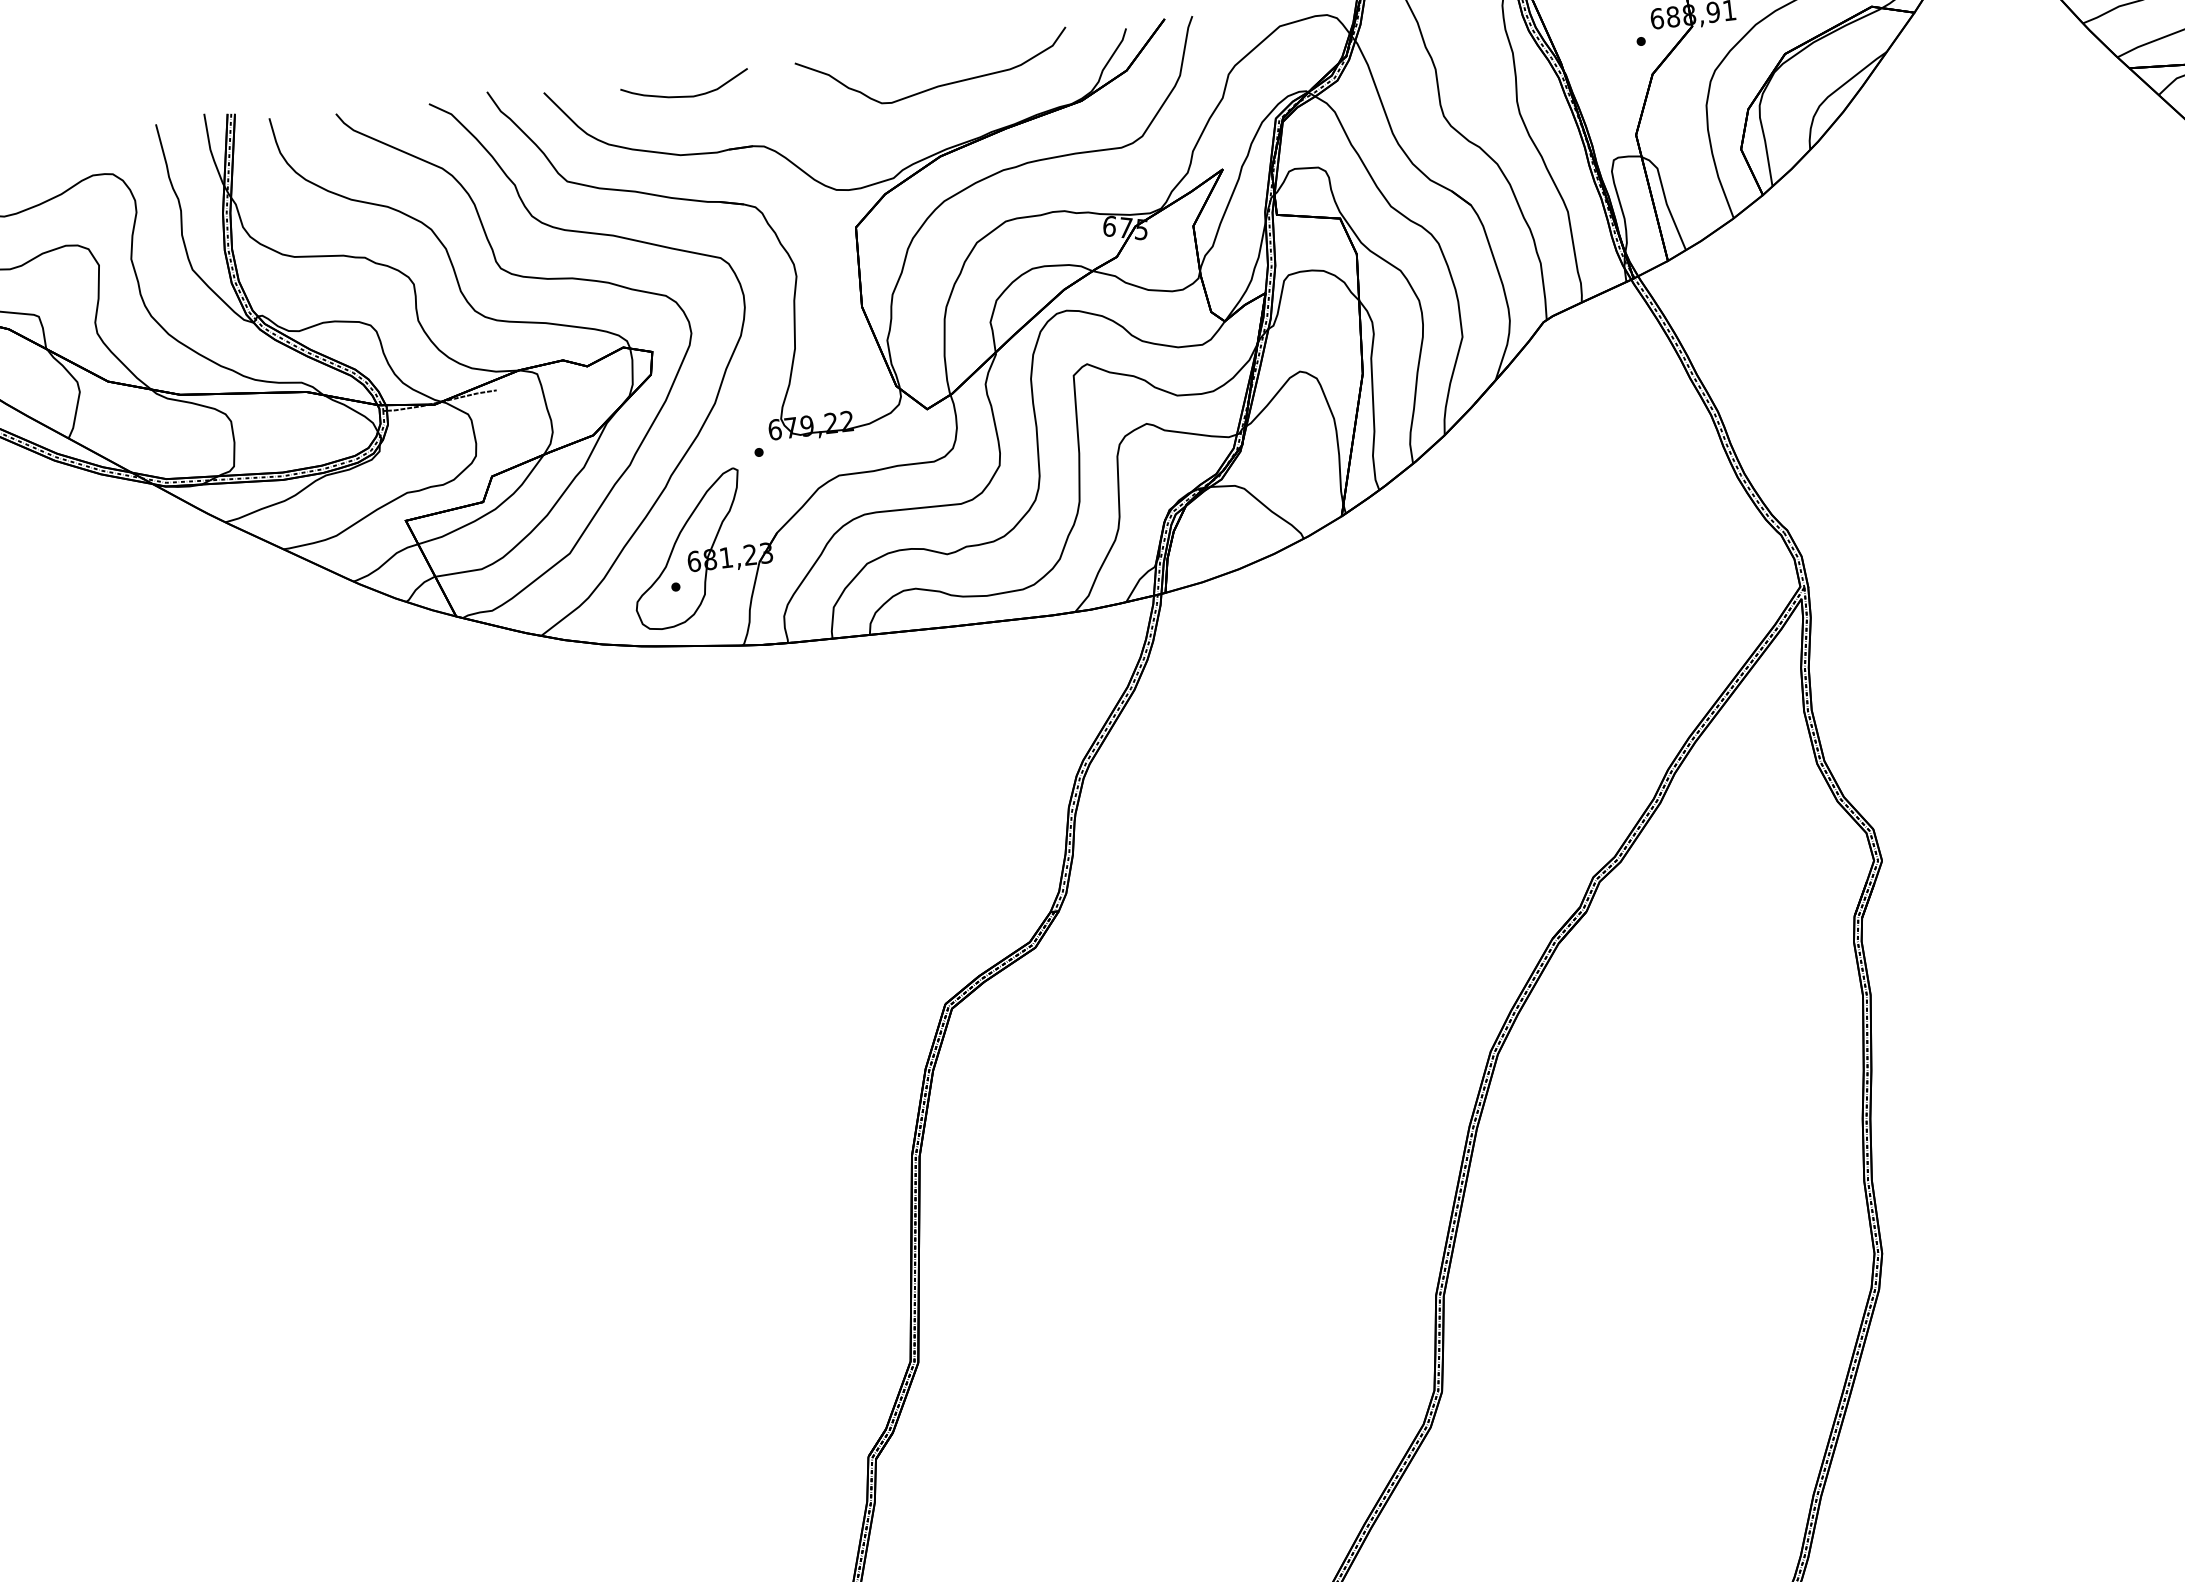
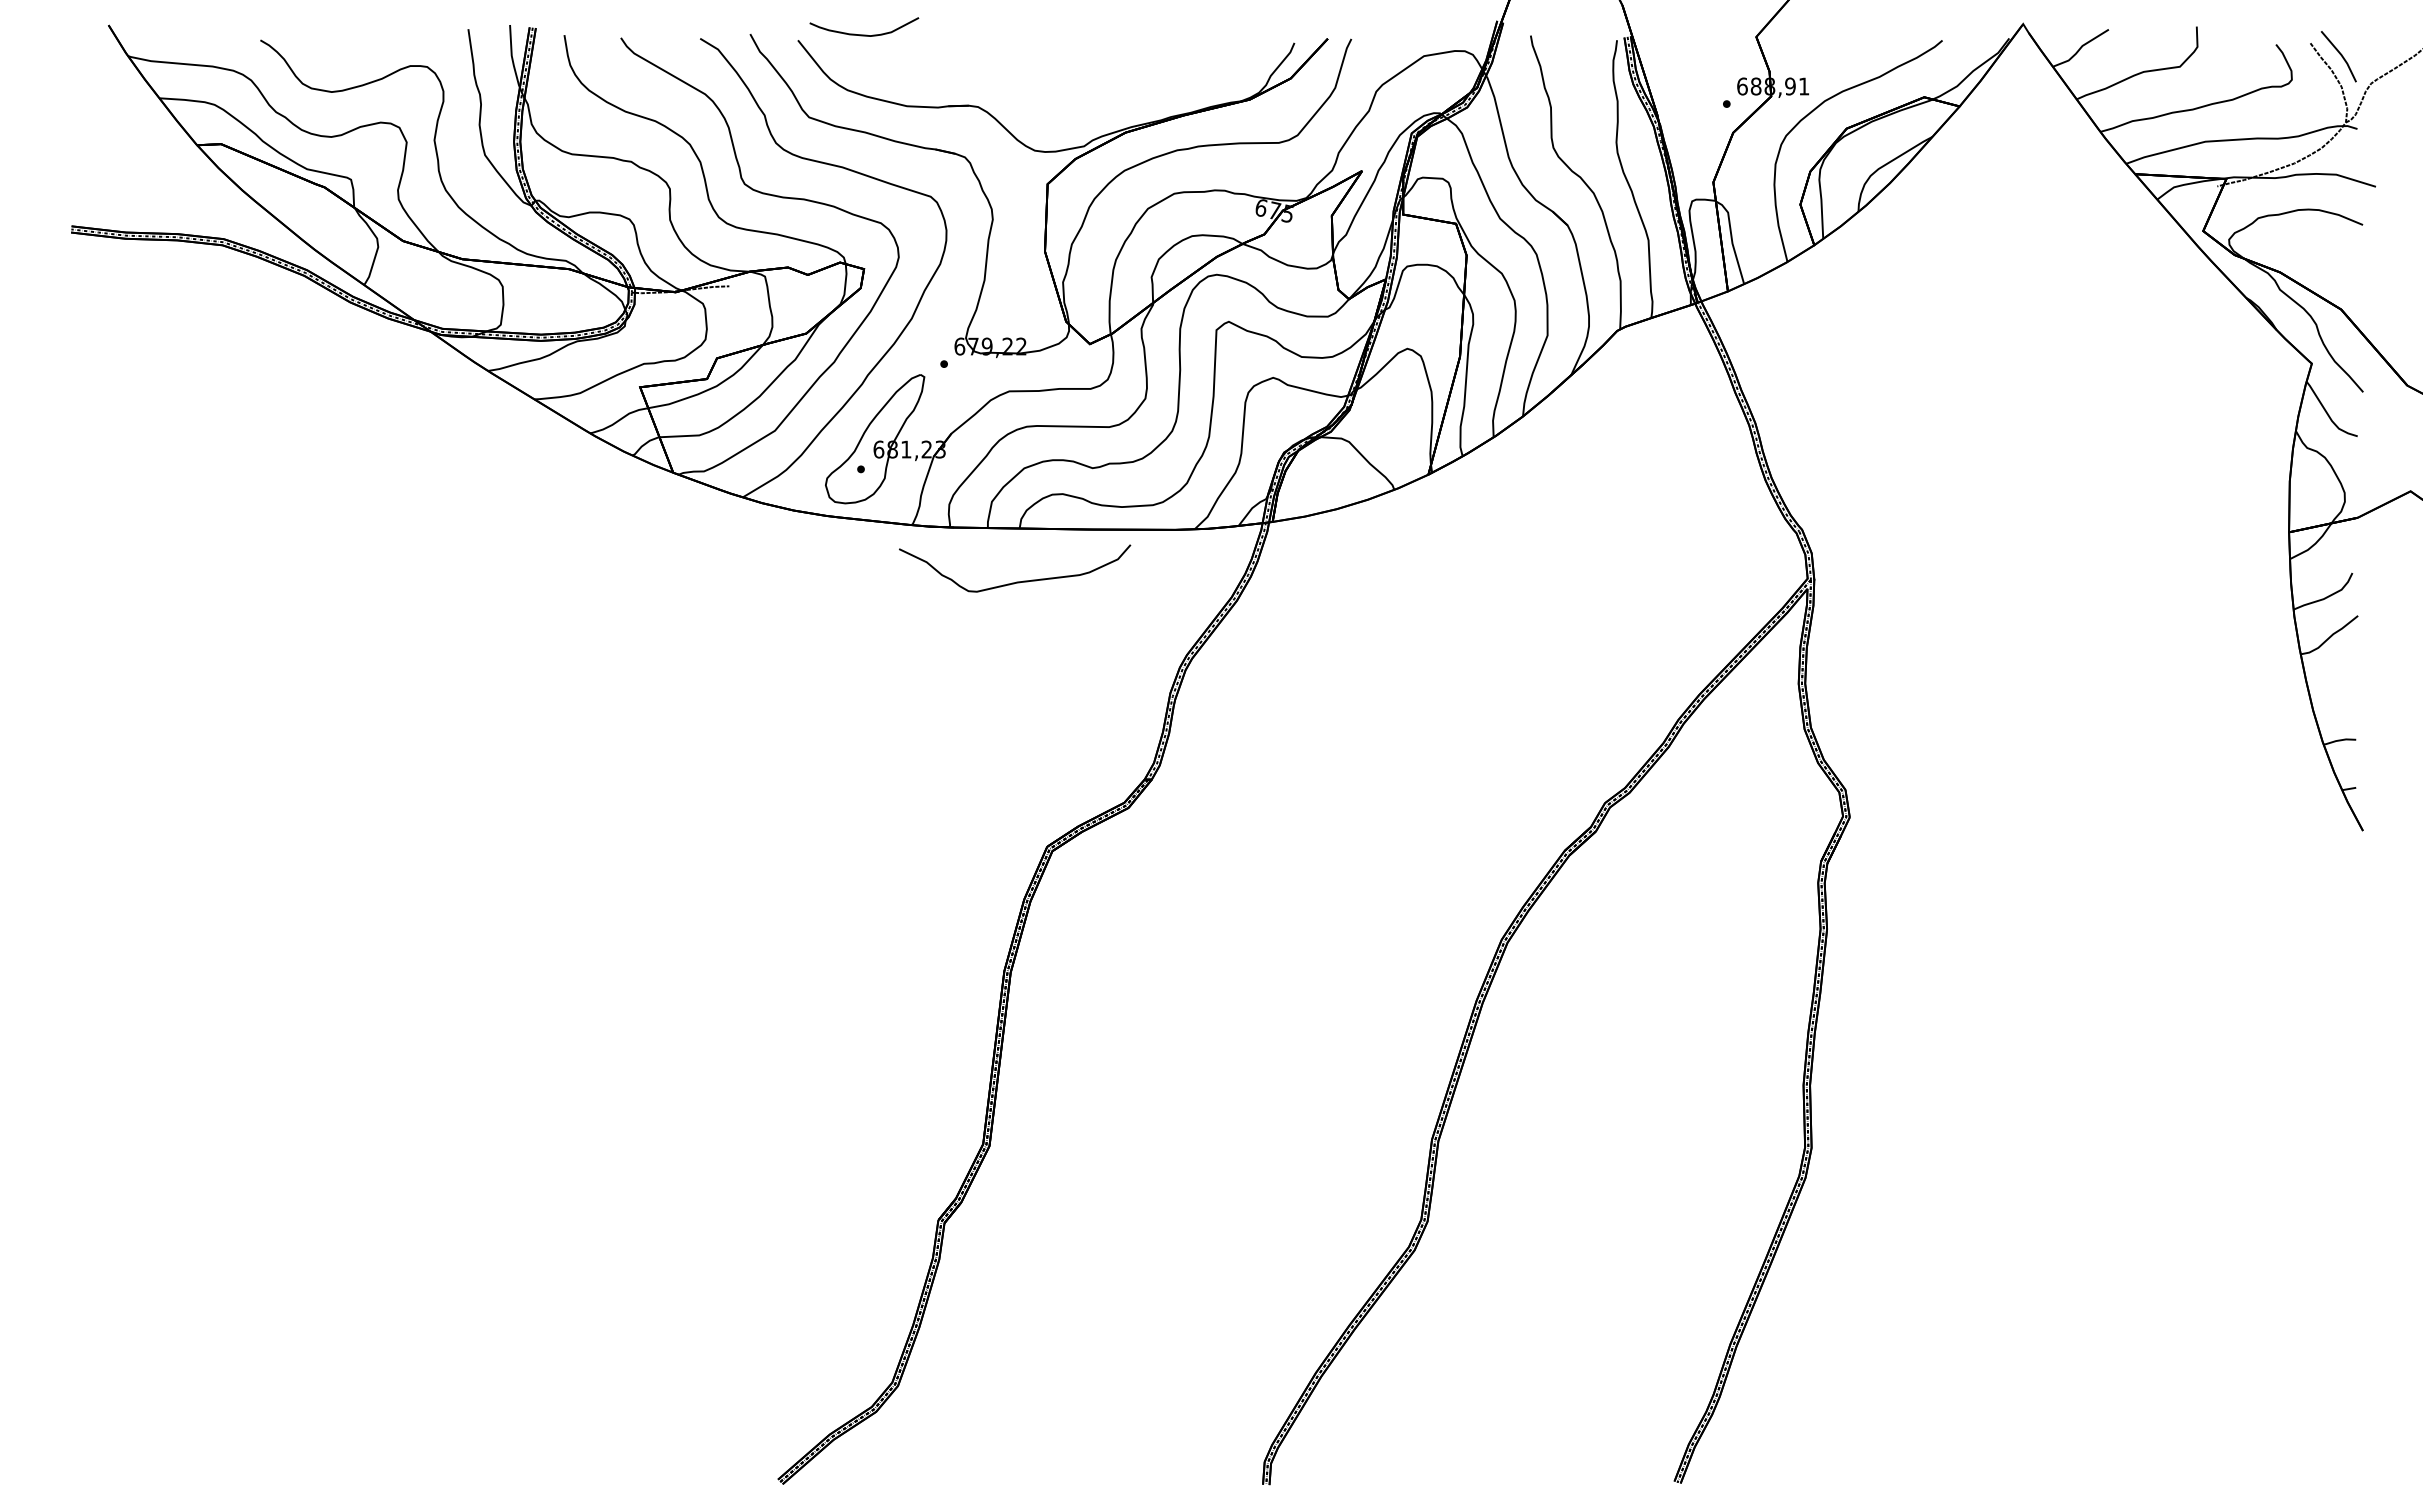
curve: (936, 85) -> (1016, 581), moved
curve: (686, 95) -> (864, 34), moved

